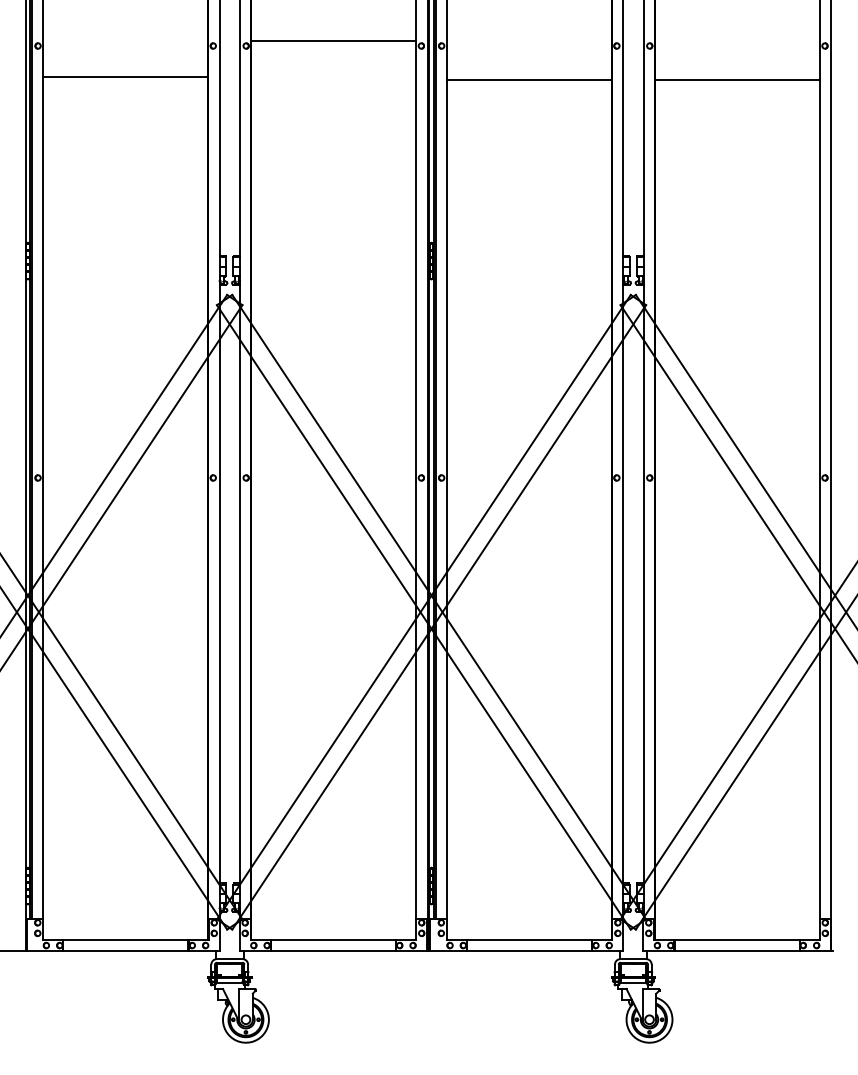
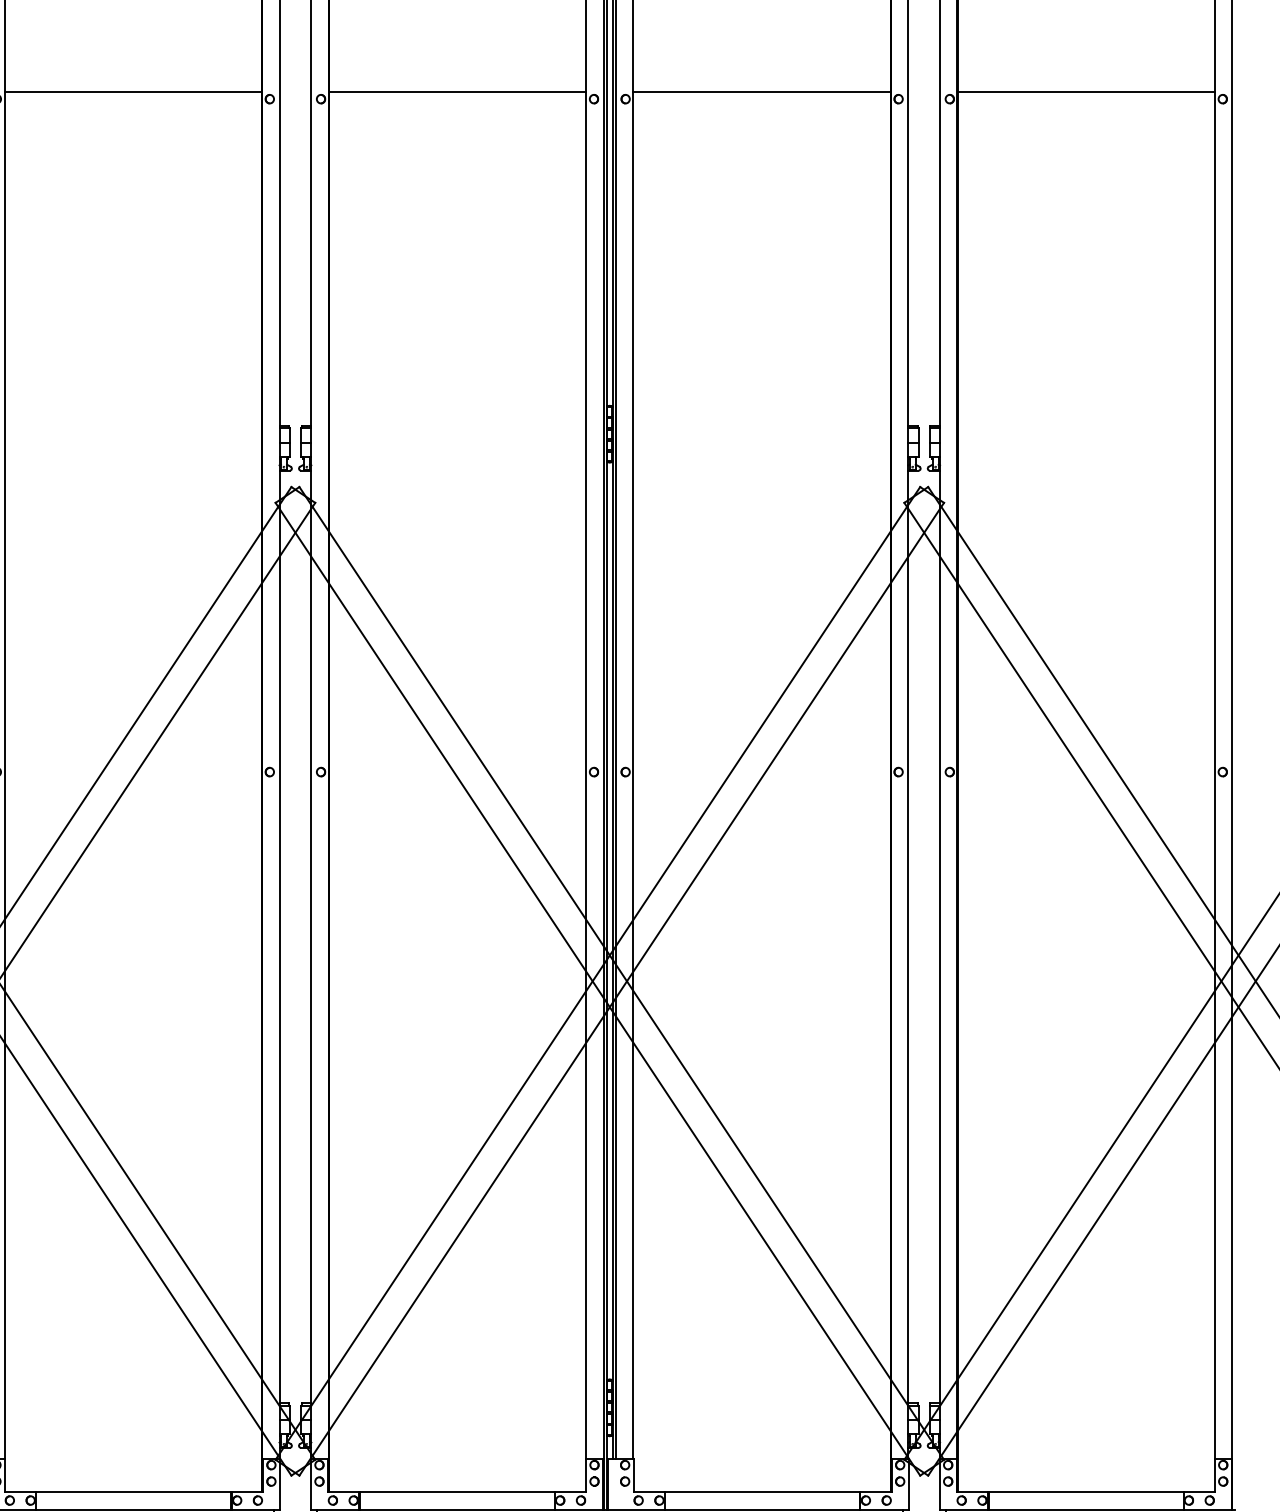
line: (125, 77) -> (133, 92), moved
line: (528, 80) -> (760, 92), moved
line: (737, 80) -> (1086, 92), moved

